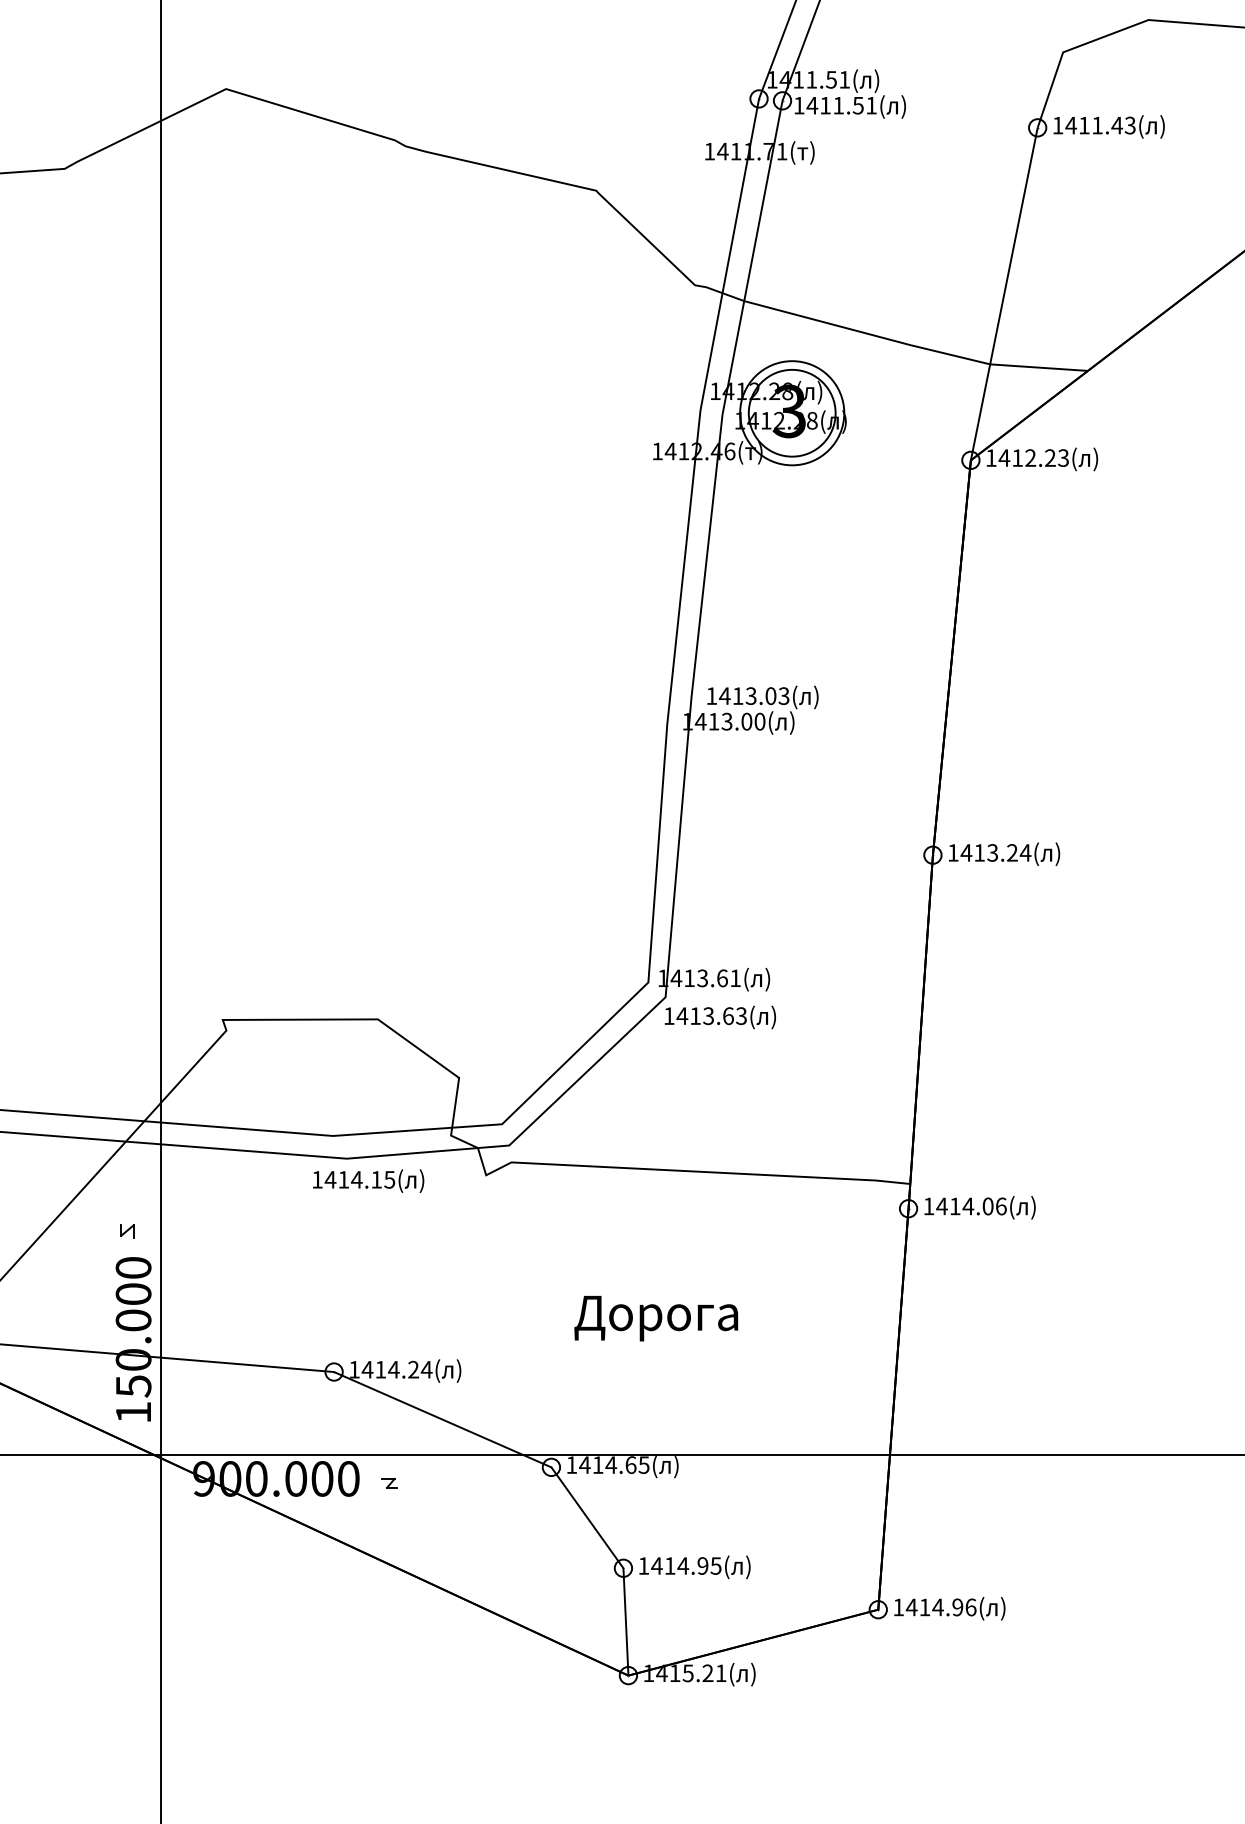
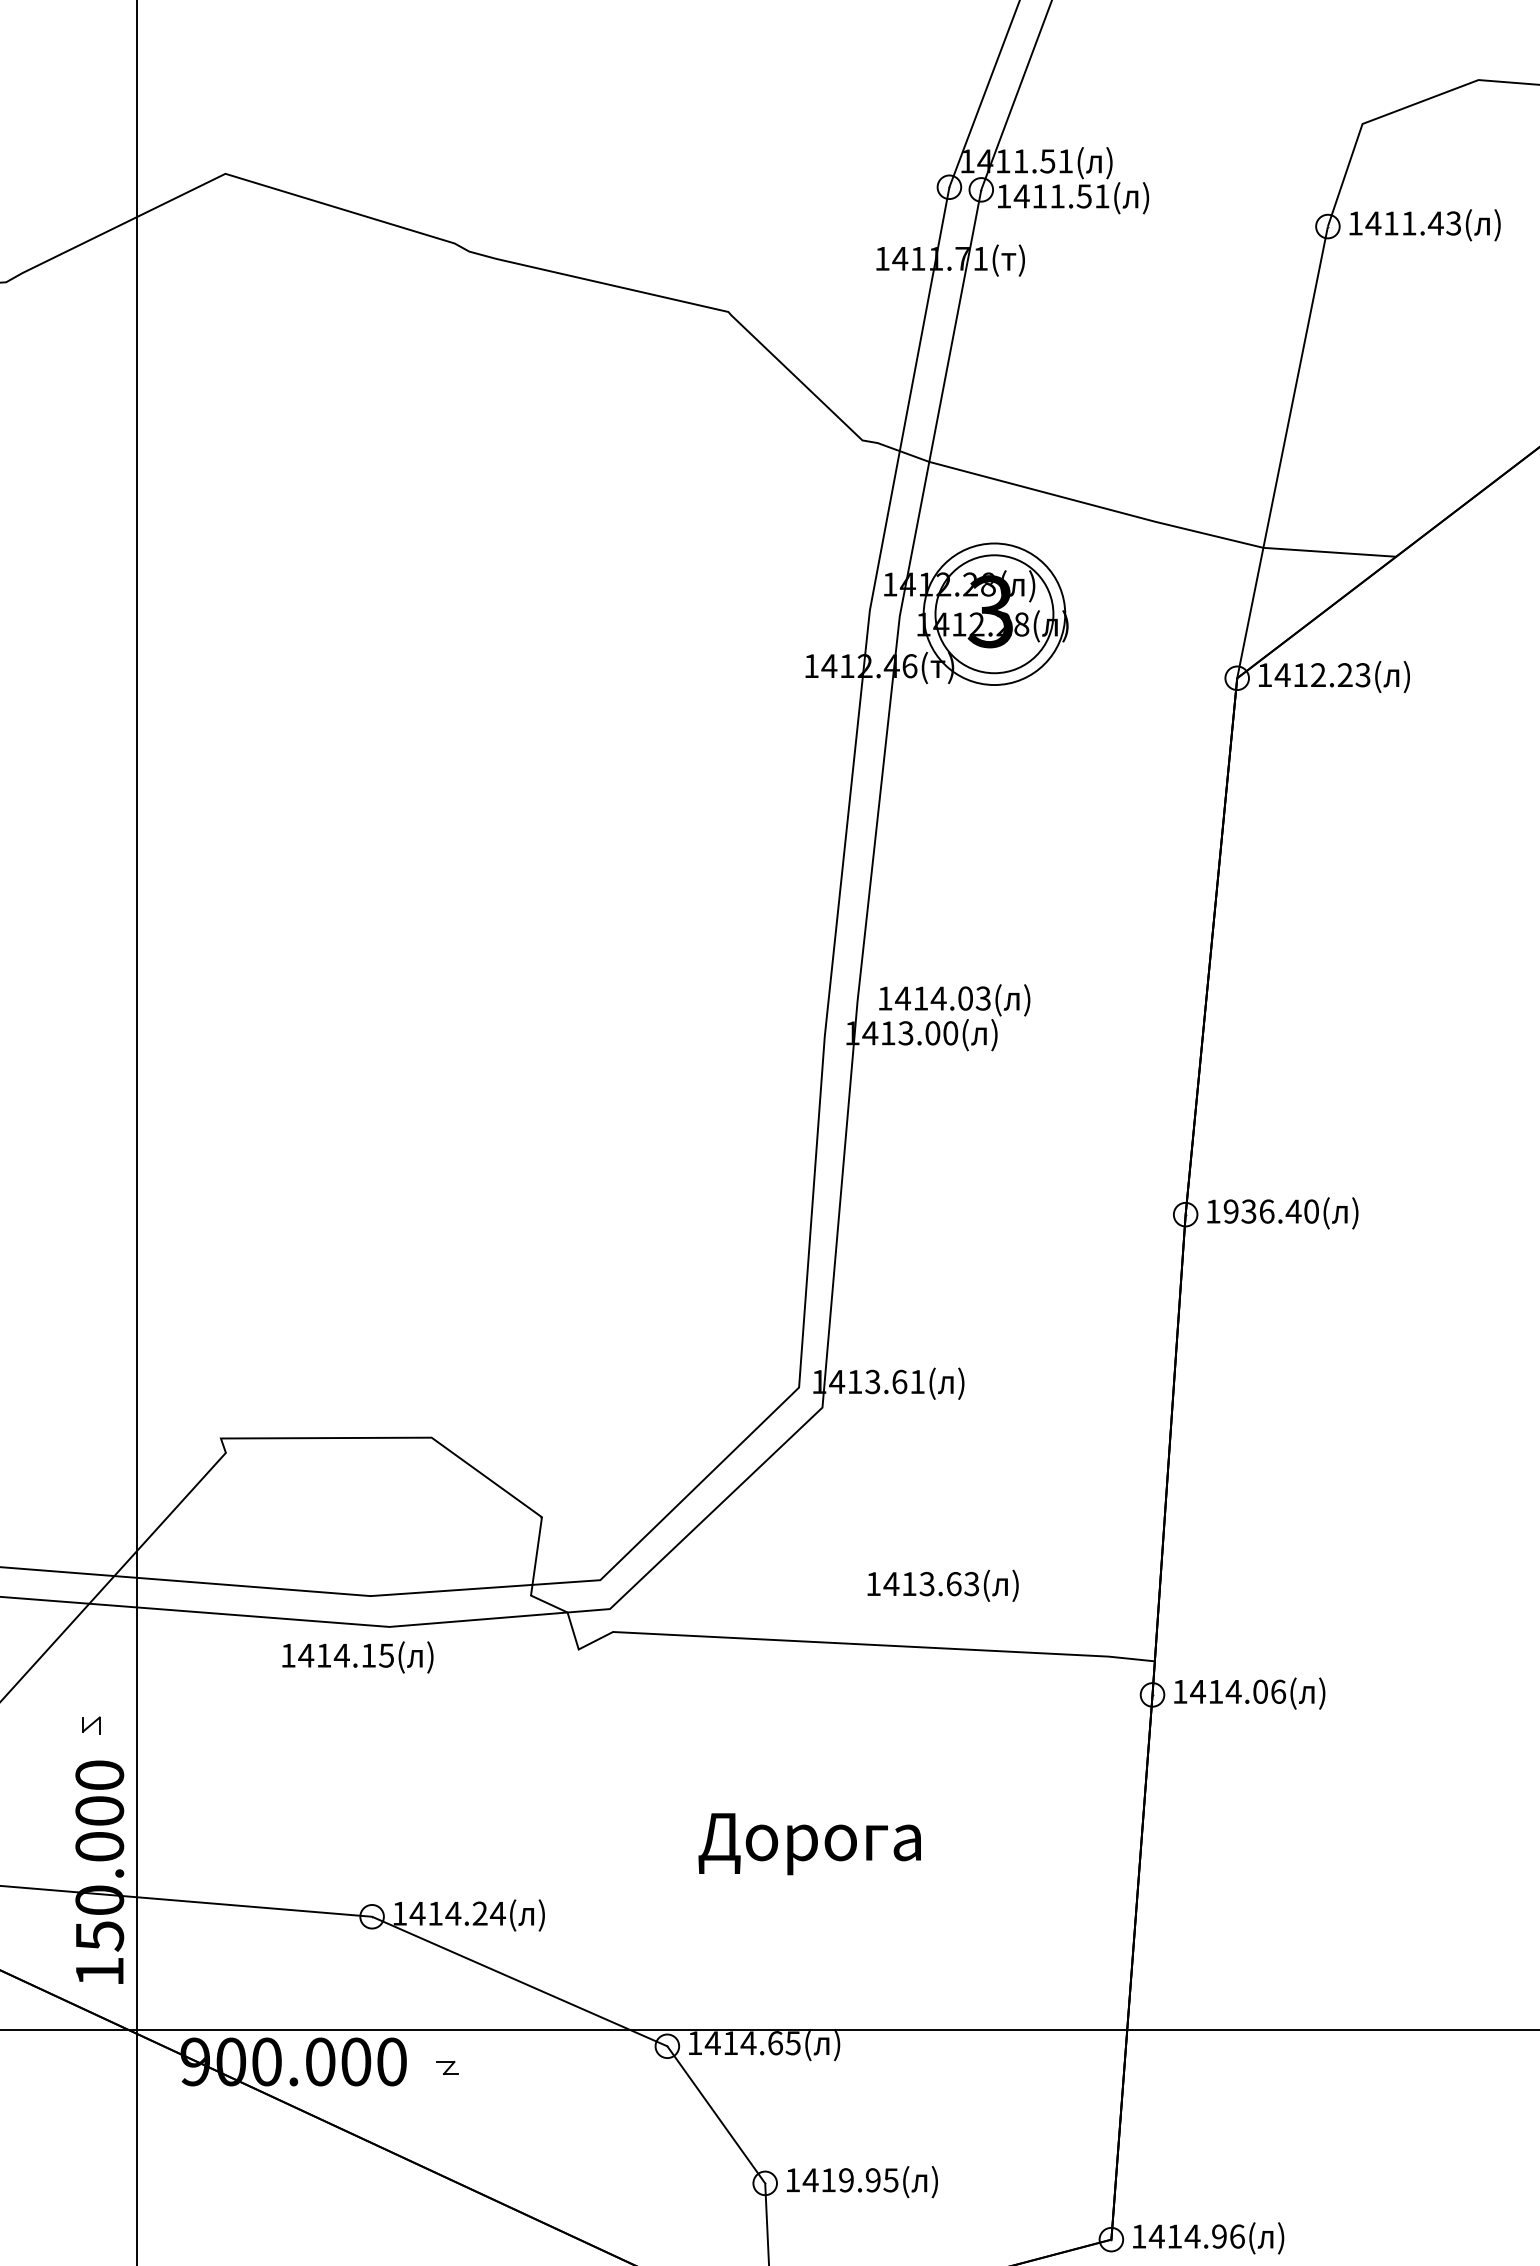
text: (751, 696) -> (939, 999), 1413.03( -> 1414.03(
text: (995, 852) -> (1270, 1210), 1413.24( -> 1936.40(
text: (719, 1017) -> (941, 1585), moved
text: (368, 1180) -> (357, 1656), moved
text: (683, 1565) -> (846, 2179), 1414.95( -> 1419.95(

